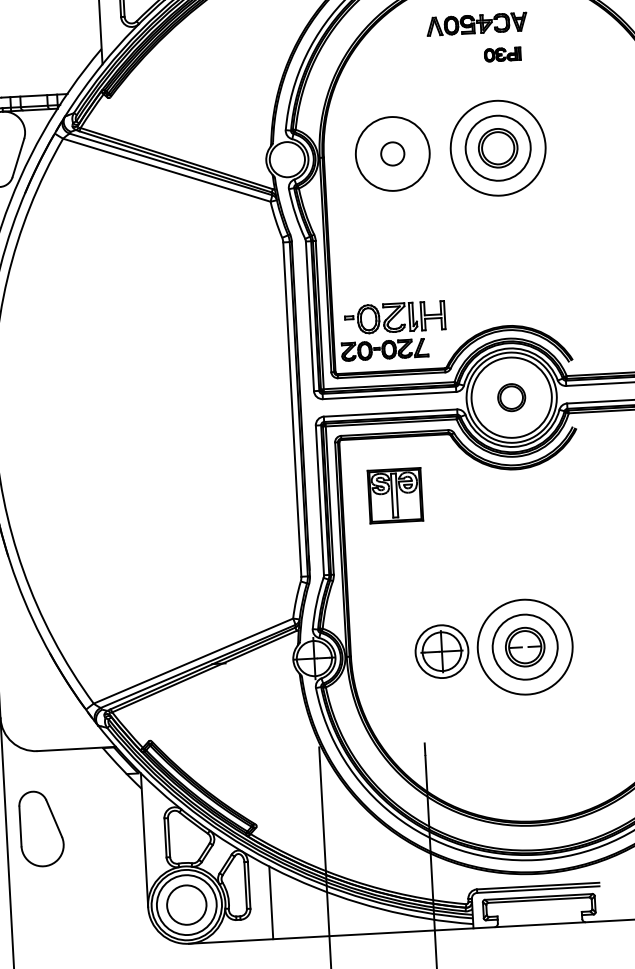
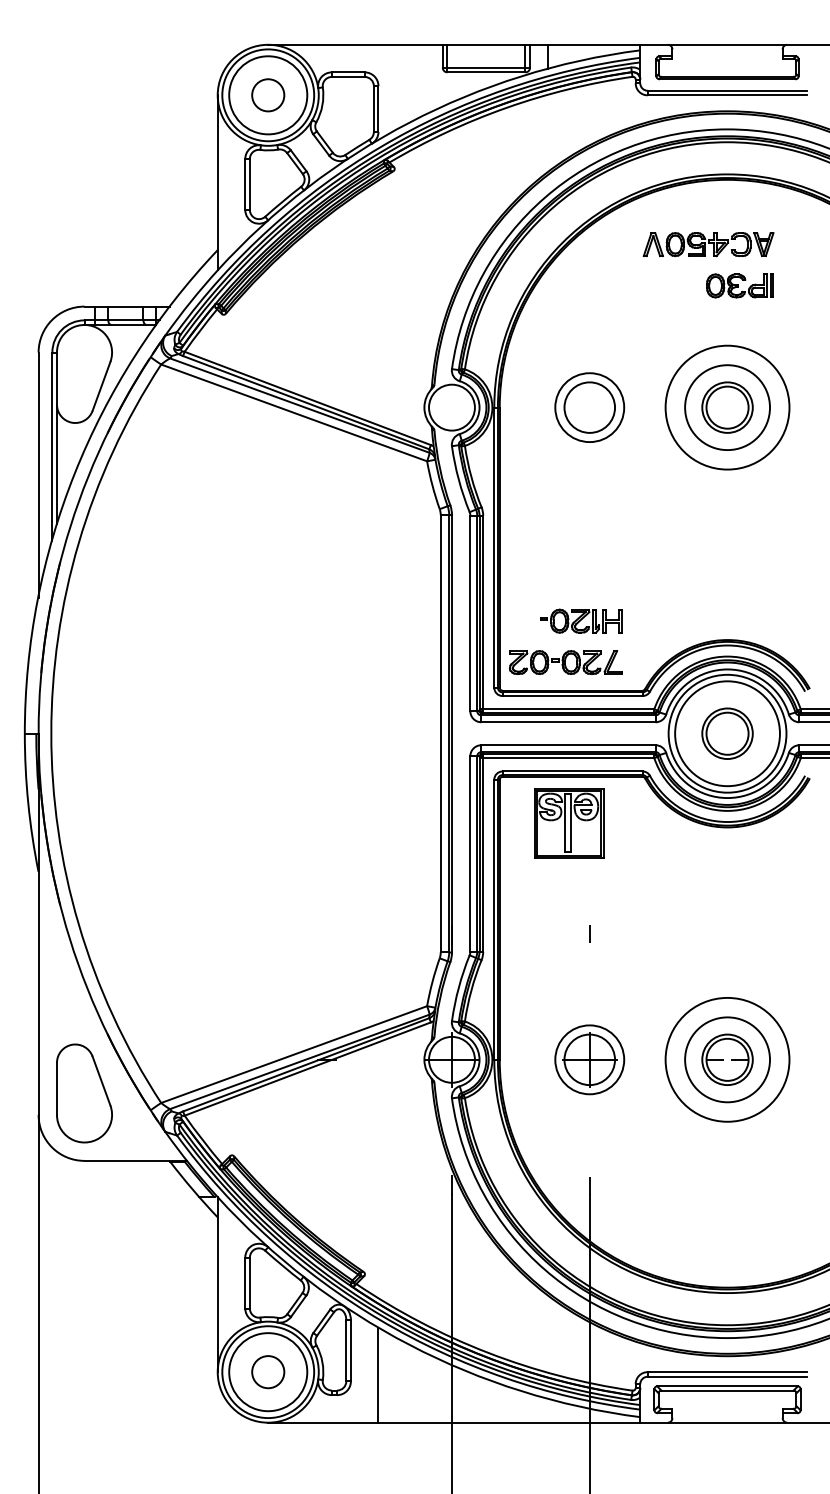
part: (502, 54) -> (739, 285), size x1.43
circle: (392, 153) -> (589, 407), size x0.71
circle: (392, 153) -> (589, 407), size x1.67
part: (395, 317) -> (581, 620), size x0.62
part: (511, 397) -> (727, 733), size x1.43
part: (395, 495) -> (569, 823), moved
line: (414, 556) -> (589, 933), added
part: (441, 651) -> (589, 1059), moved
part: (41, 828) -> (84, 1093), moved
circle: (187, 905) -> (268, 1372), size x0.62

